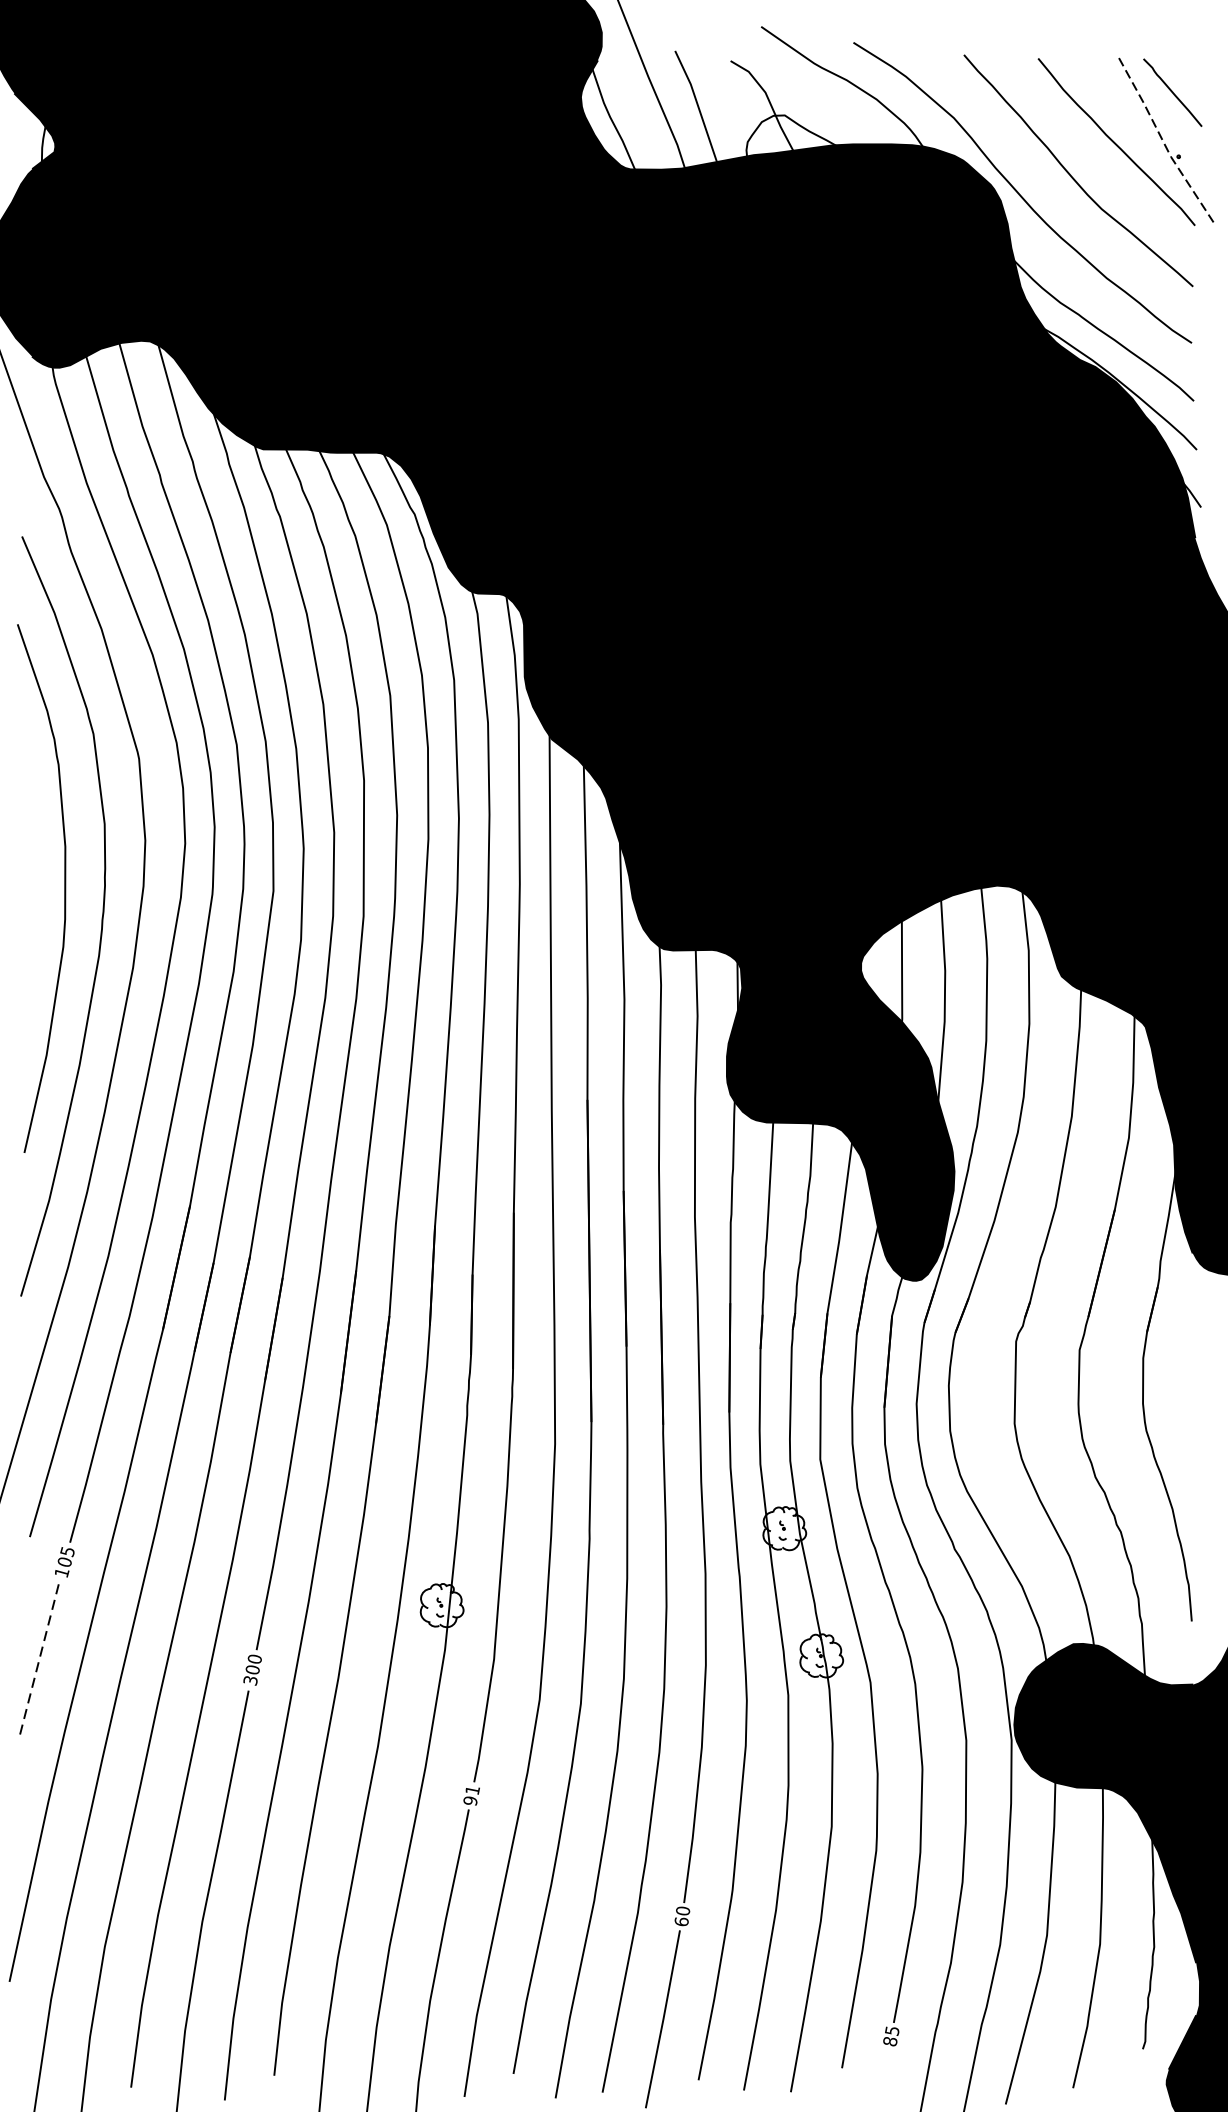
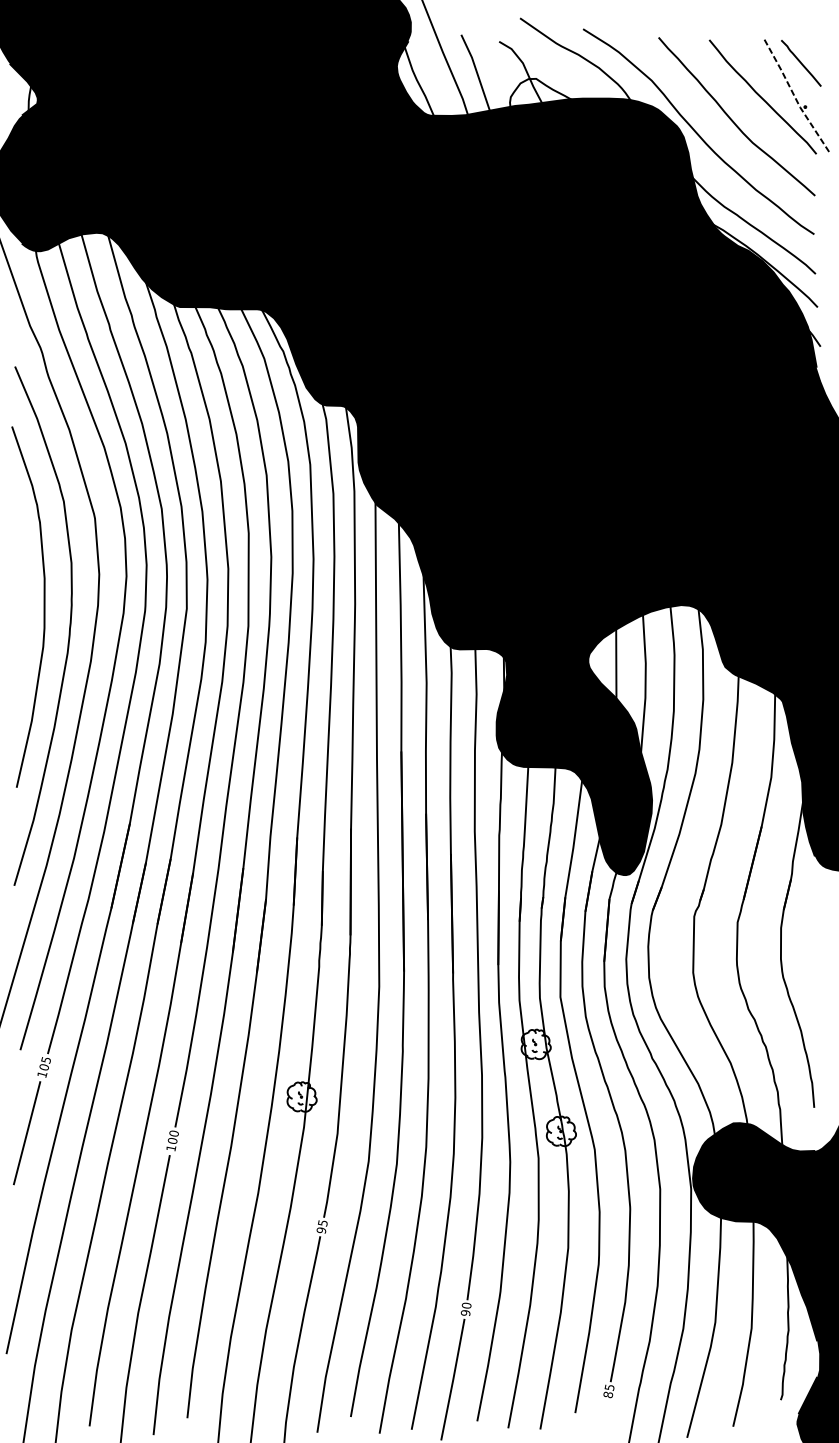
line: (40, 1657) -> (27, 1132), dashed -> solid
text: (251, 1680) -> (171, 1148), 300 -> 100
text: (472, 1790) -> (322, 1223), 91 -> 95
text: (681, 1920) -> (465, 1312), 60 -> 90

